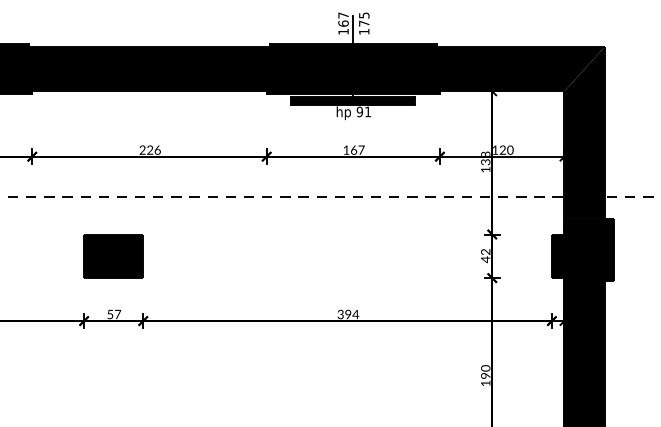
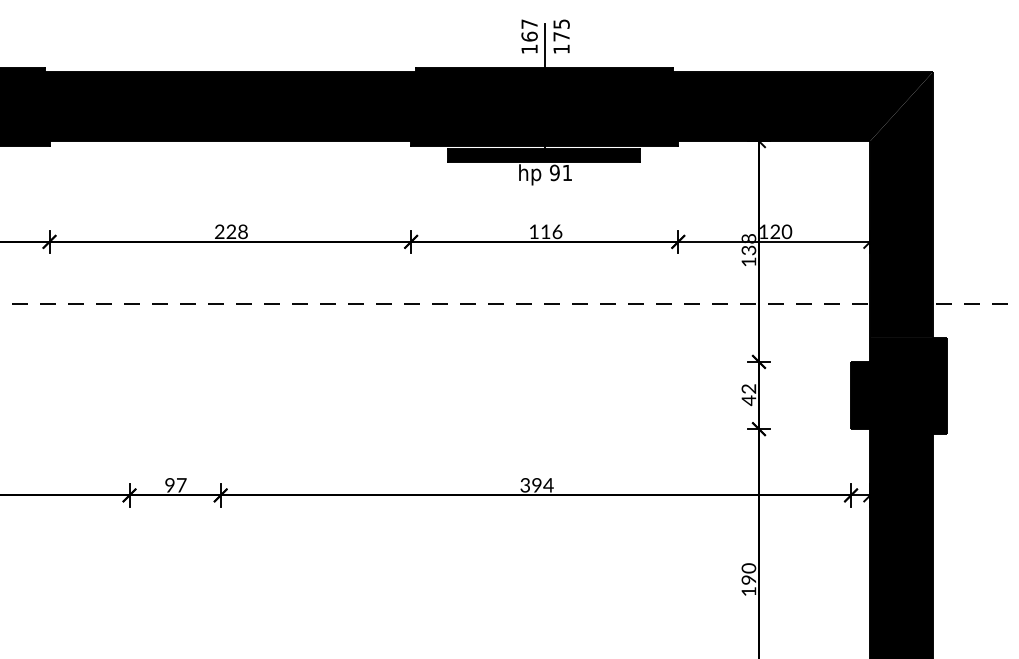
text: (157, 149) -> (242, 230), 226 -> 228
text: (357, 149) -> (551, 230), 167 -> 116
part: (113, 256) -> (174, 395), removed
text: (110, 314) -> (170, 485), 57 -> 97

